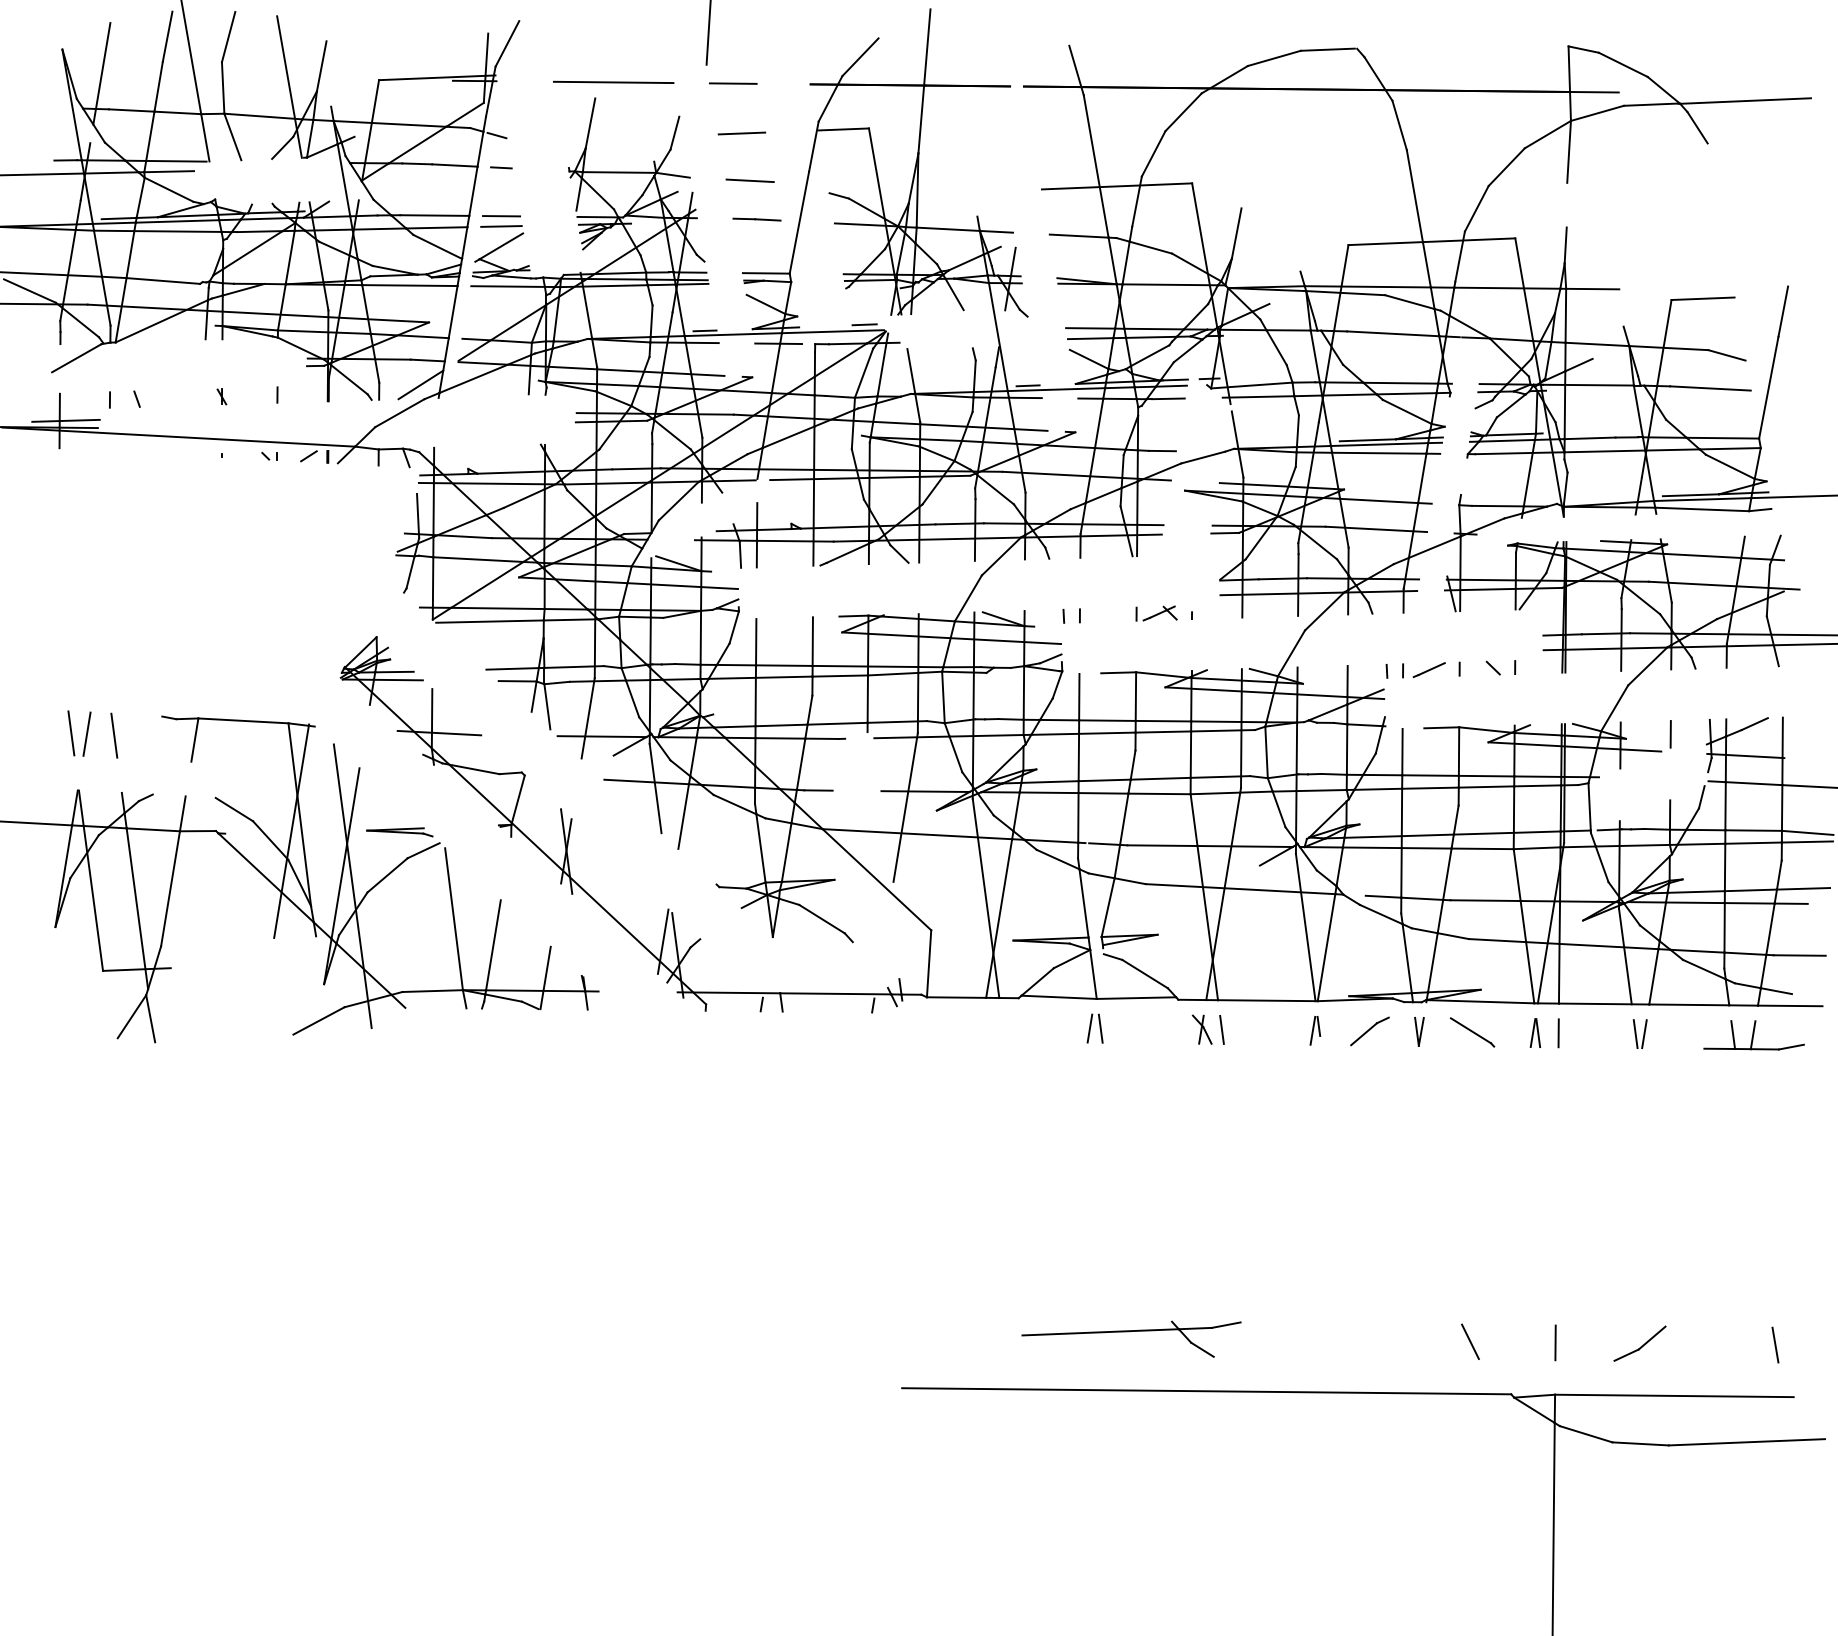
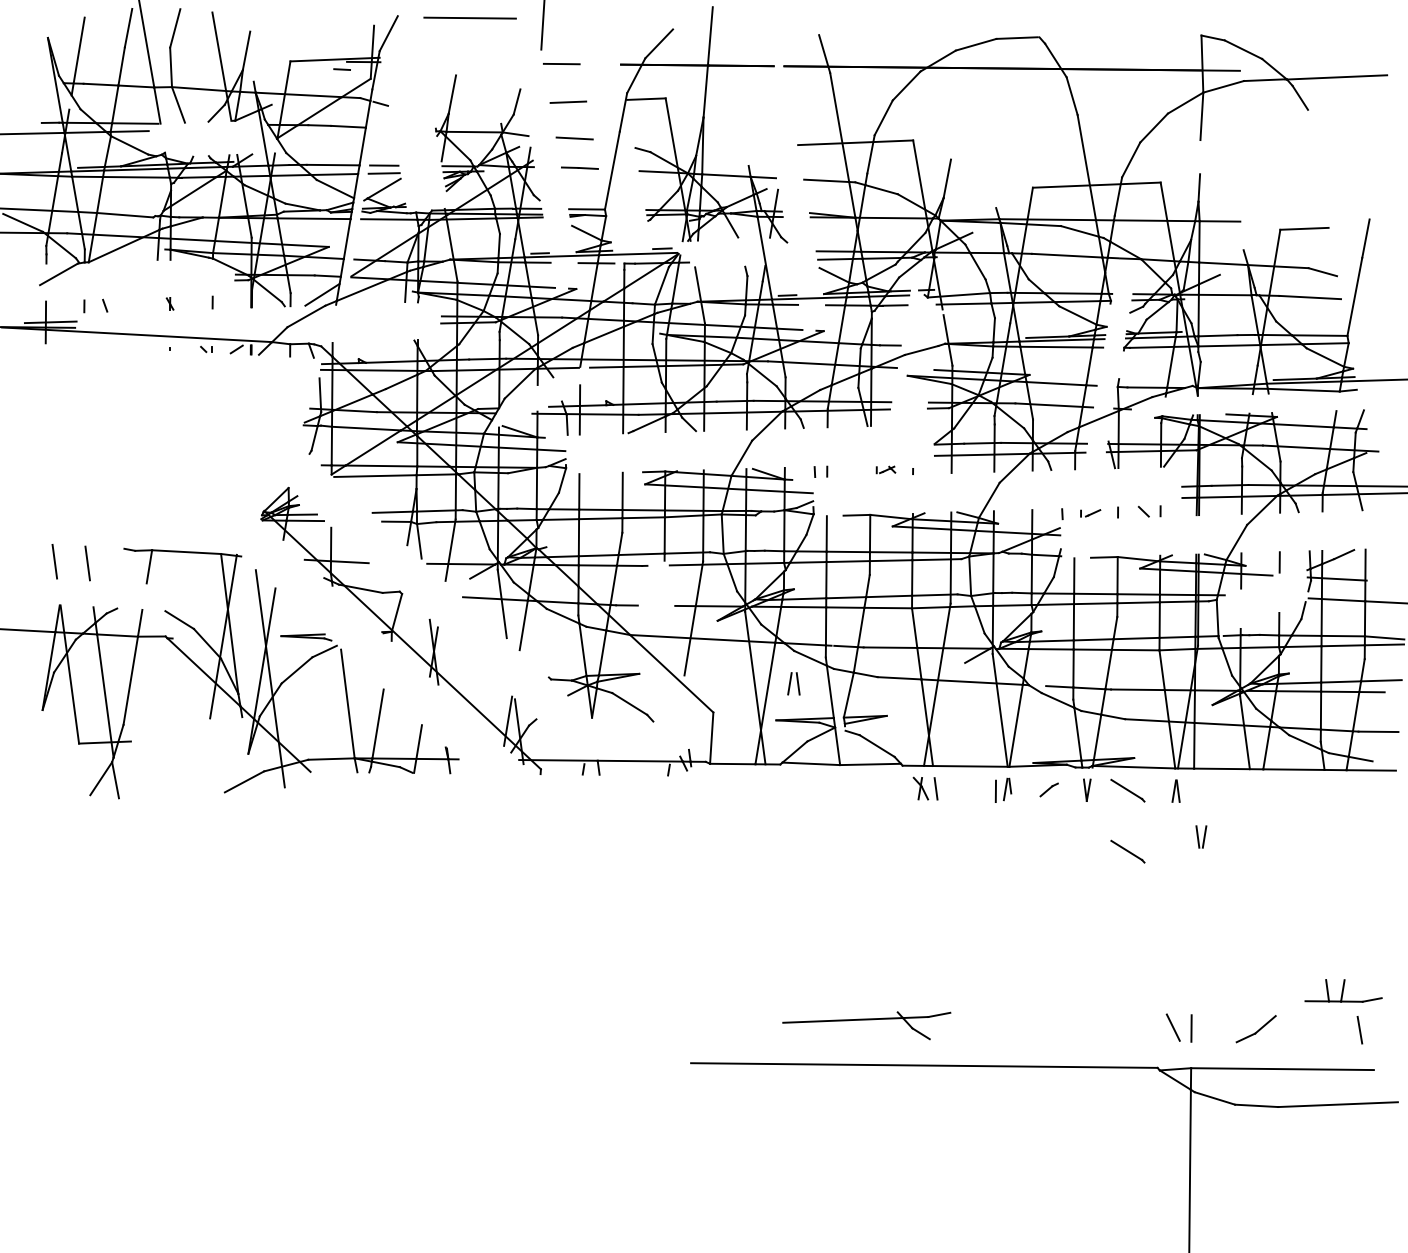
line: (612, 81) -> (469, 17), moved
line: (500, 167) -> (341, 69), moved
part: (1155, 613) -> (885, 469), size x0.6
part: (1423, 670) -> (1090, 513), size x0.6
line: (86, 733) -> (66, 561), removed
part: (1094, 1028) -> (793, 683), moved
part: (1368, 1030) -> (1048, 789), size x0.6
line: (1558, 1032) -> (995, 790), moved
part: (1640, 1033) -> (1201, 836), moved
part: (1753, 1034) -> (1343, 990), moved
line: (1471, 1111) -> (1127, 851), added
line: (1469, 1341) -> (1172, 1027), moved

